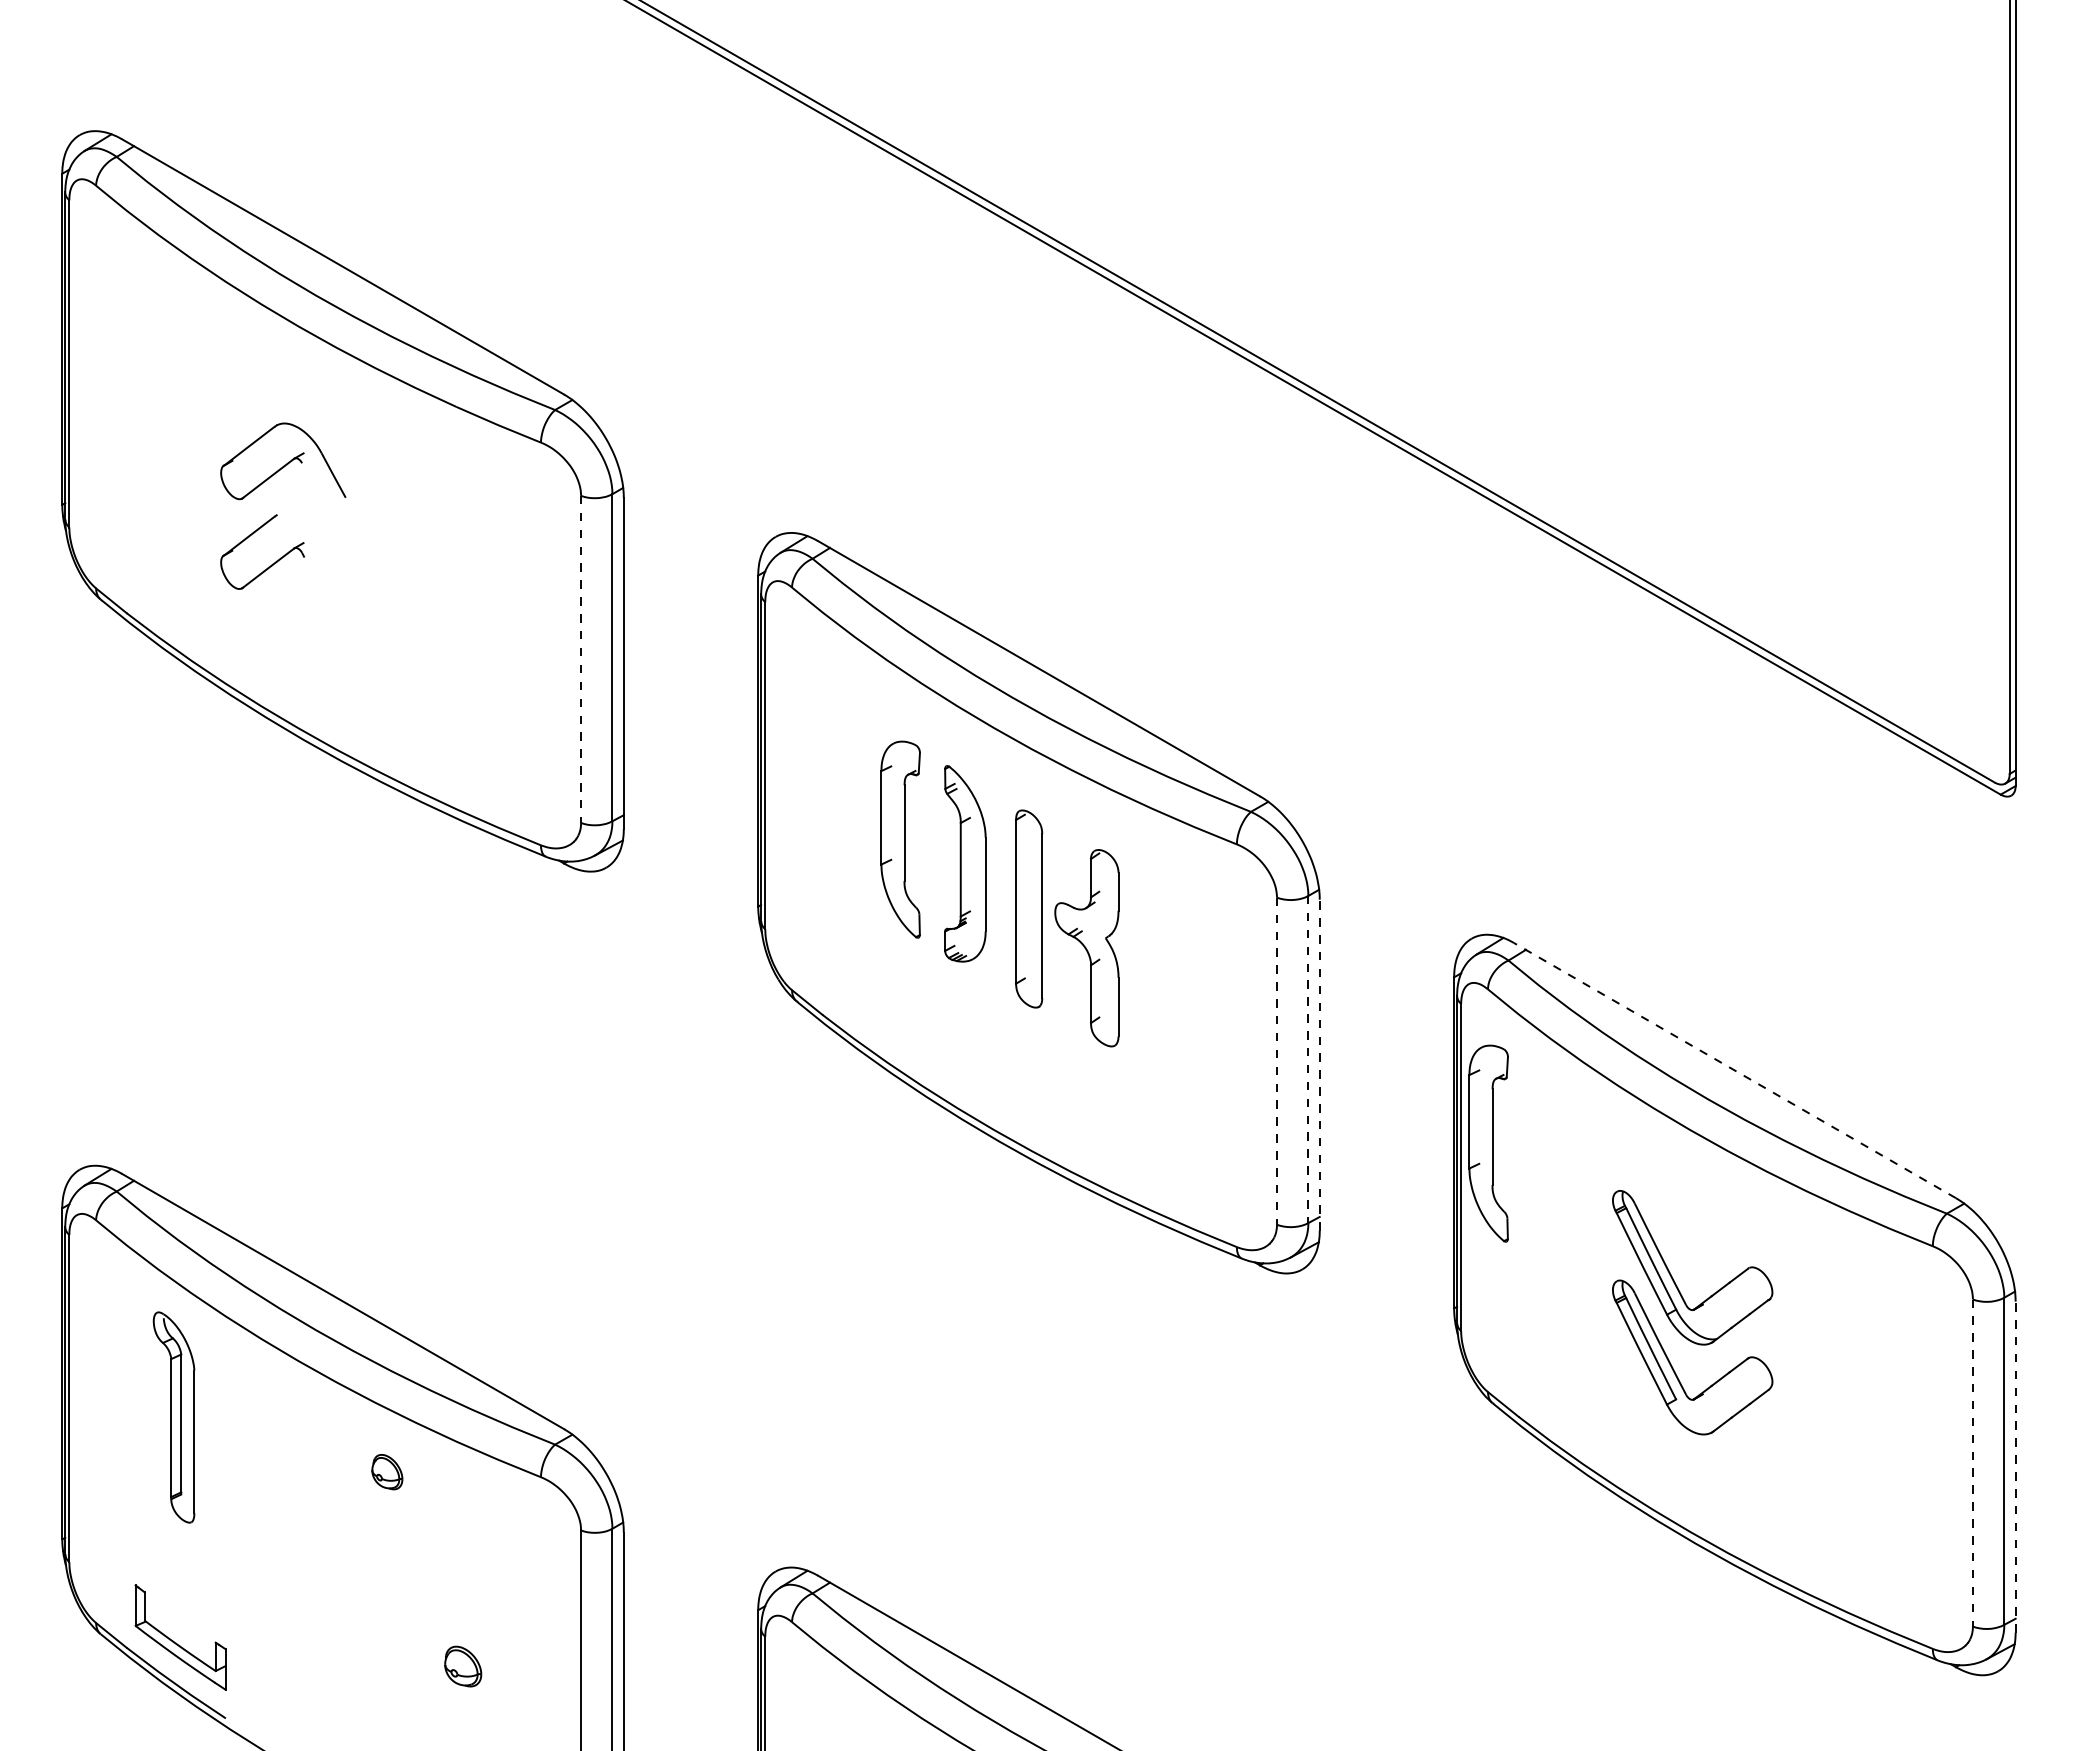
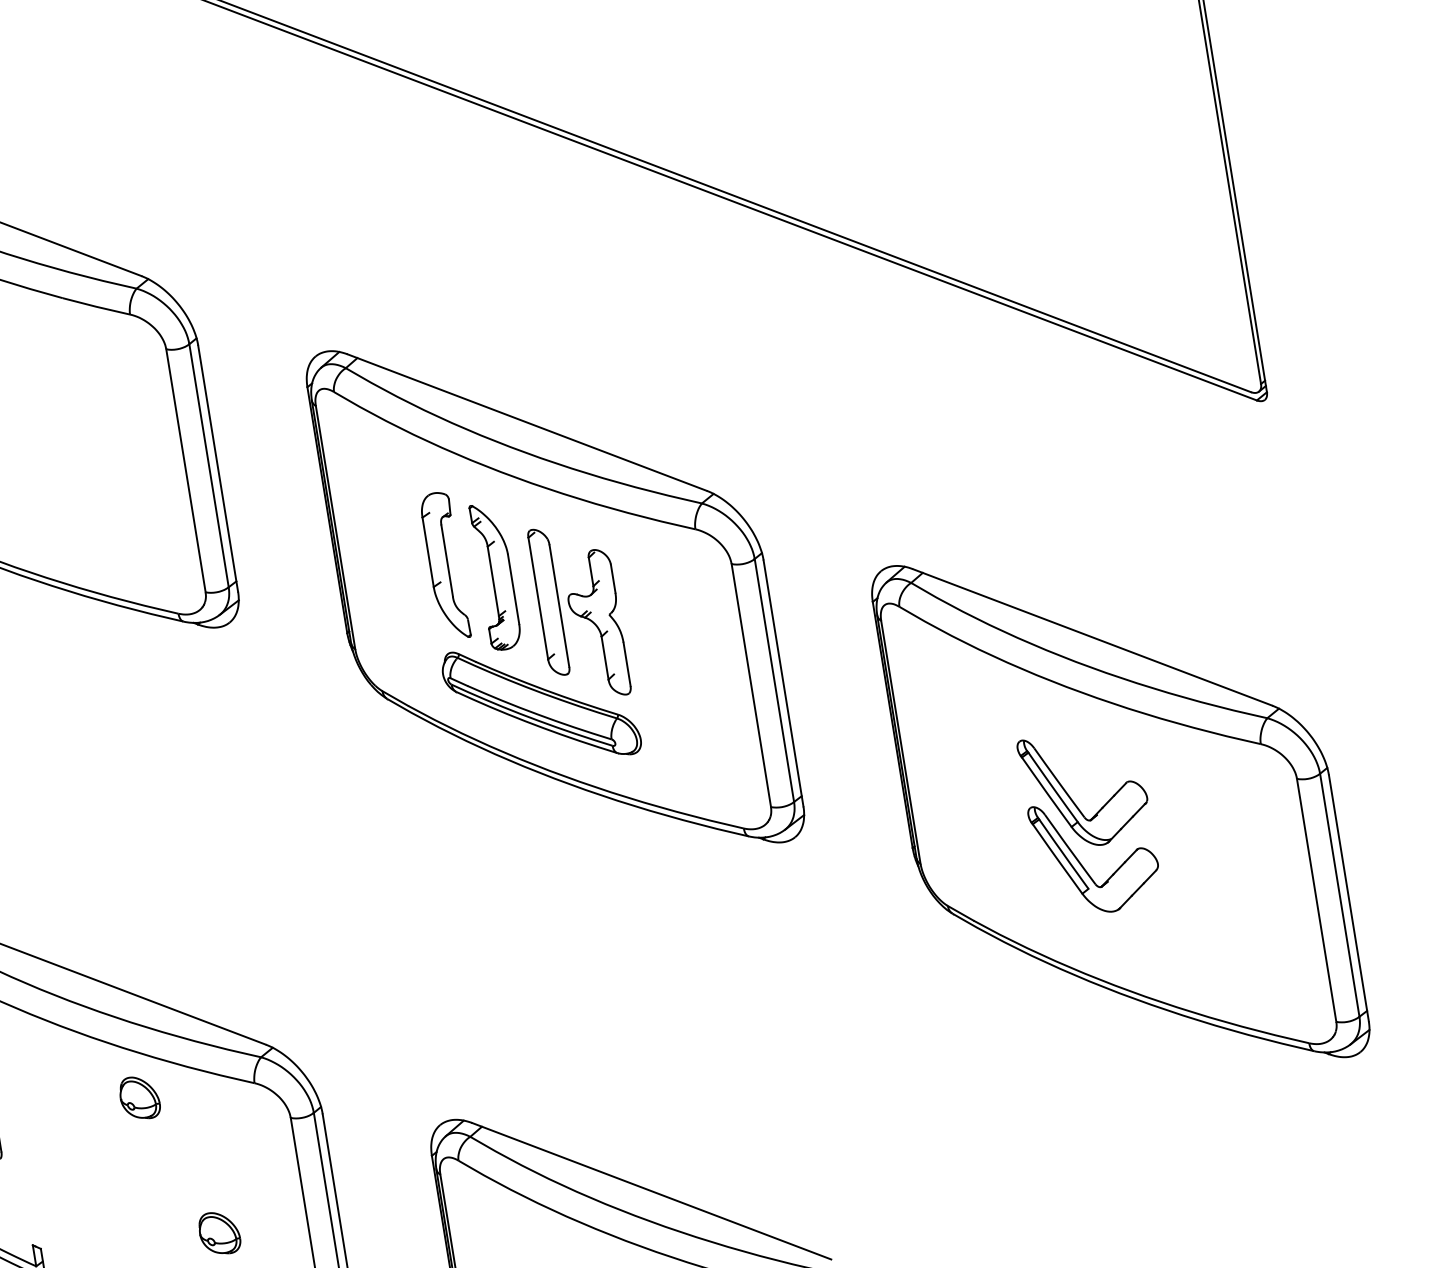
line: (581, 659) -> (186, 470), dashed -> solid
part: (997, 1039) -> (541, 703), added
line: (1308, 1059) -> (774, 680), dashed -> solid
line: (1277, 1061) -> (751, 685), dashed -> solid
line: (1319, 1065) -> (783, 683), dashed -> solid
line: (1734, 1070) -> (1092, 637), dashed -> solid
part: (1488, 1143) -> (918, 721), removed
line: (1972, 1463) -> (1316, 900), dashed -> solid
line: (2015, 1467) -> (1348, 898), dashed -> solid
part: (387, 1471) -> (139, 1097), size x1.67
part: (462, 1666) -> (219, 1233), size x1.43

